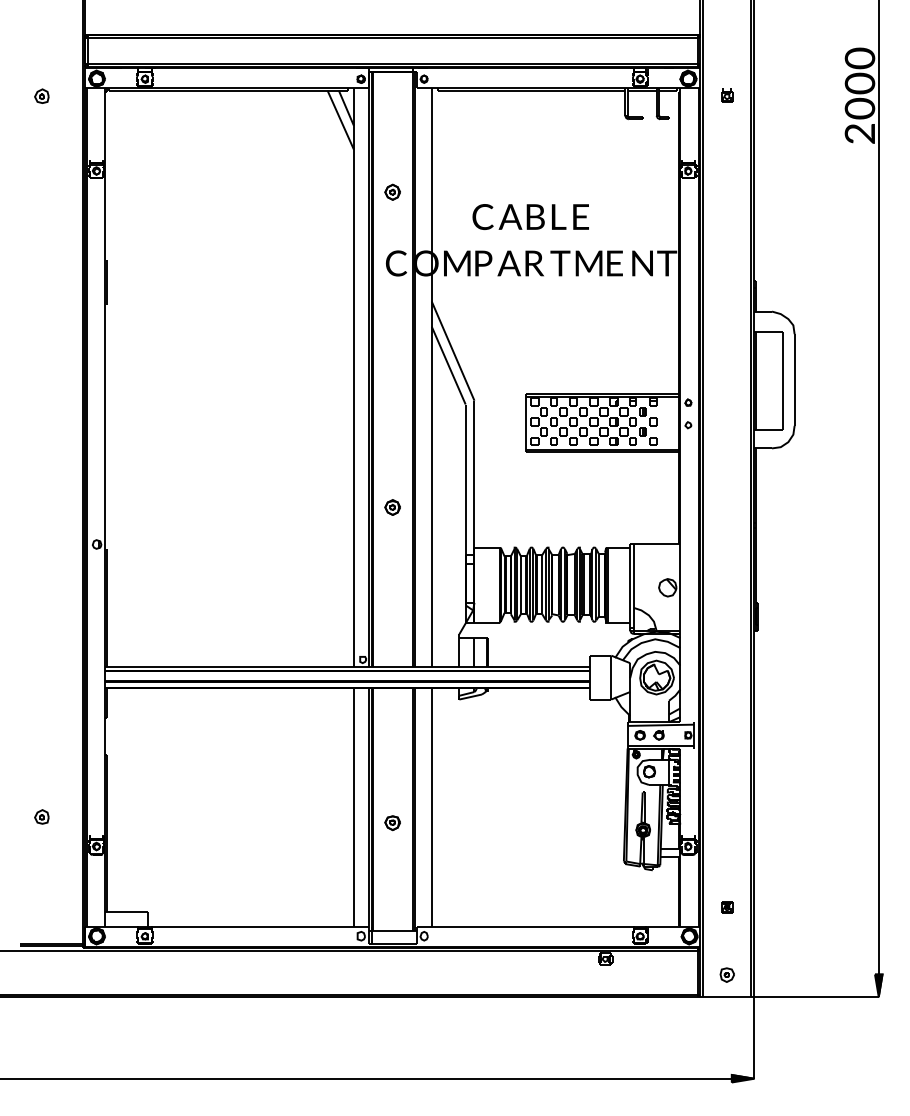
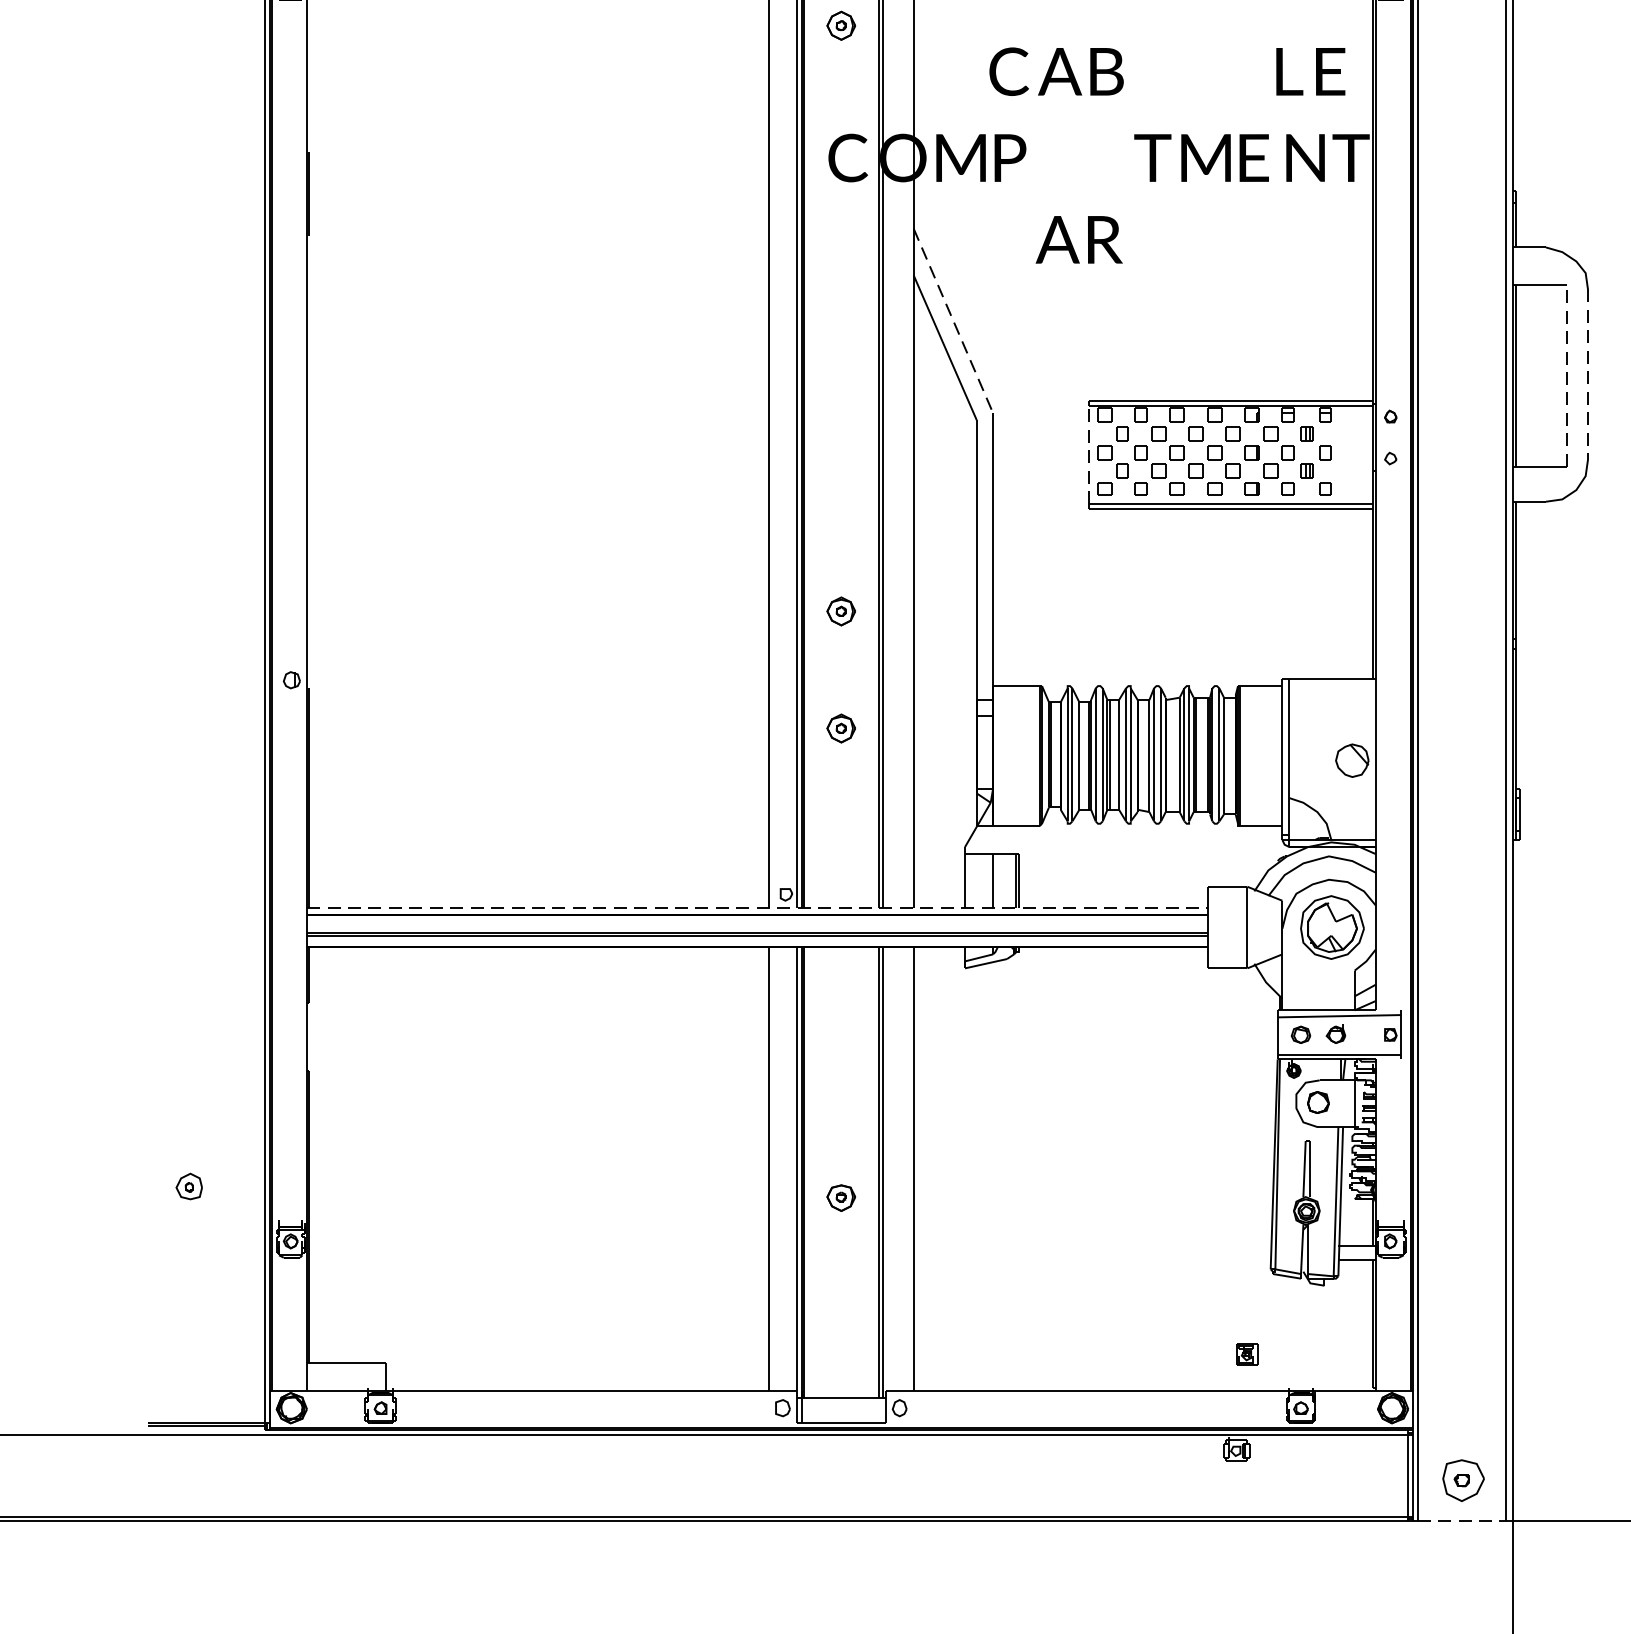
text: (570, 216) -> (1310, 70), moved
text: (520, 263) -> (1078, 239), moved
line: (453, 351) -> (954, 321), solid -> dashed
line: (783, 380) -> (1567, 375), solid -> dashed
line: (794, 380) -> (1587, 375), solid -> dashed
line: (525, 422) -> (1087, 453), solid -> dashed
part: (392, 570) -> (840, 728), added
line: (348, 666) -> (759, 906), solid -> dashed
part: (727, 907) -> (1247, 1354), moved
part: (726, 974) -> (1461, 1479), size x1.6
line: (726, 997) -> (1461, 1522), solid -> dashed

